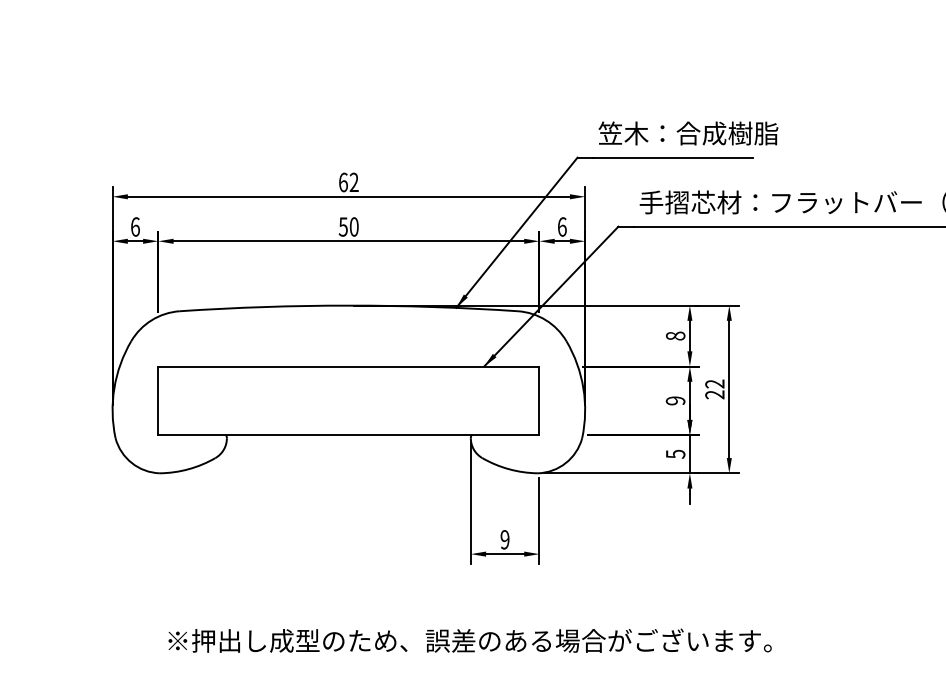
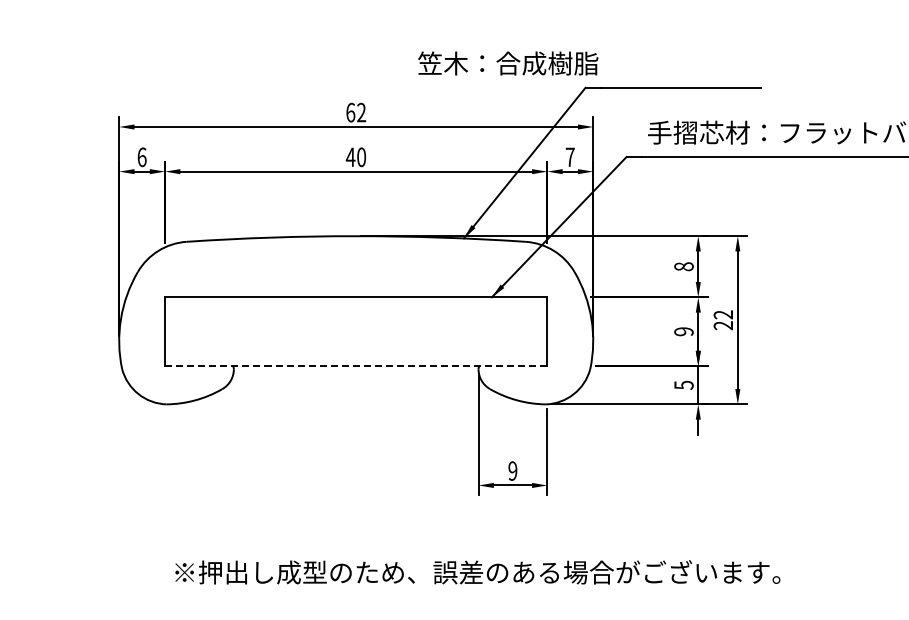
text: (688, 133) -> (508, 63), moved
text: (343, 226) -> (350, 156), 50 -> 40
text: (561, 226) -> (569, 156), 6 -> 7
line: (348, 435) -> (355, 366), solid -> dashed

